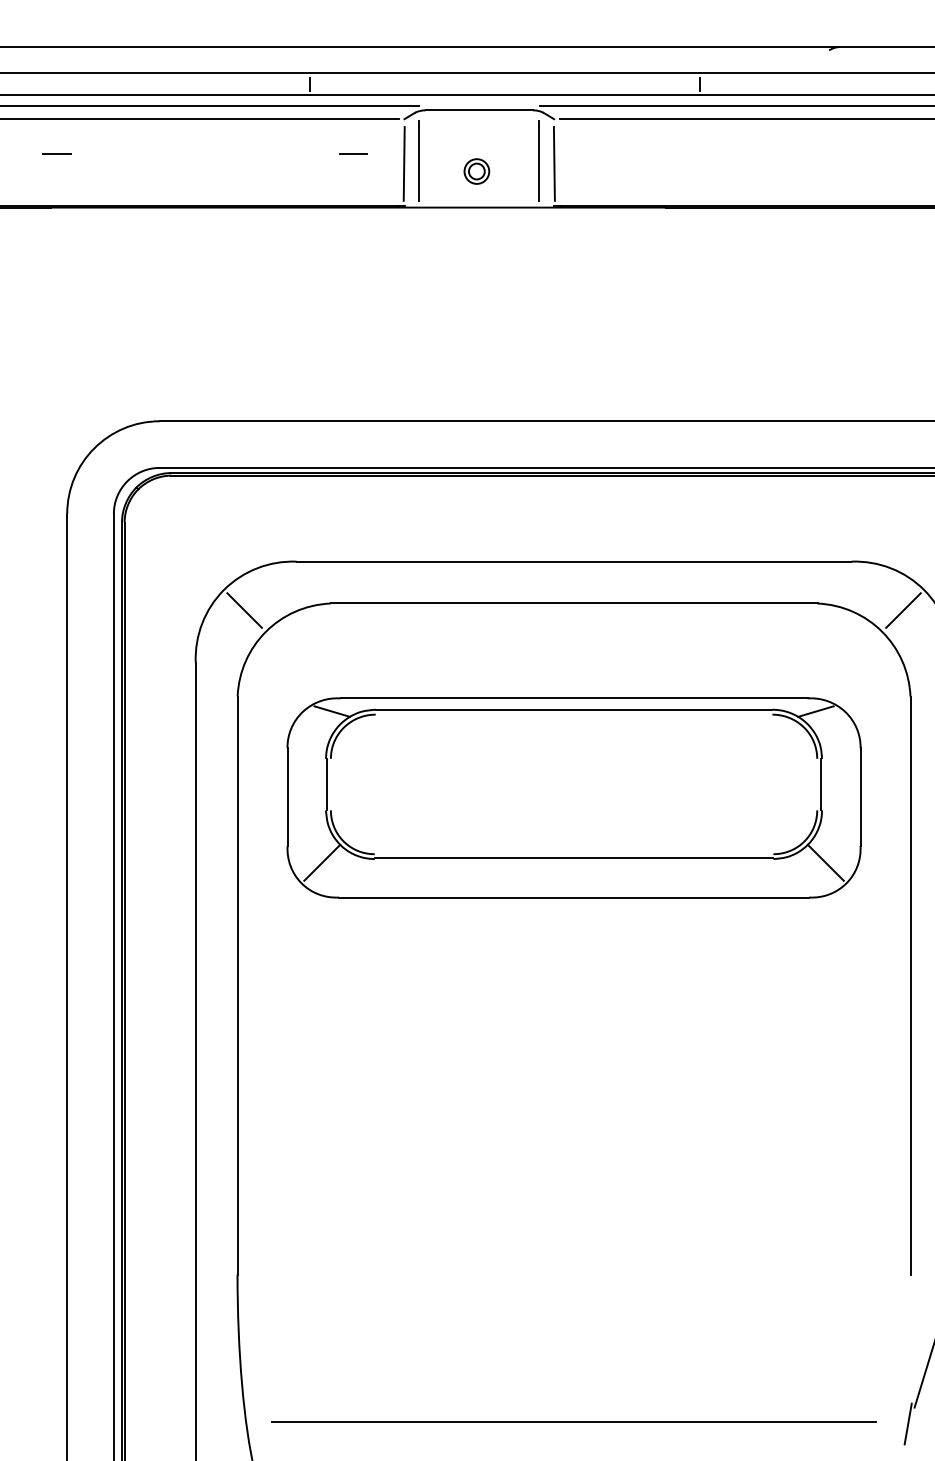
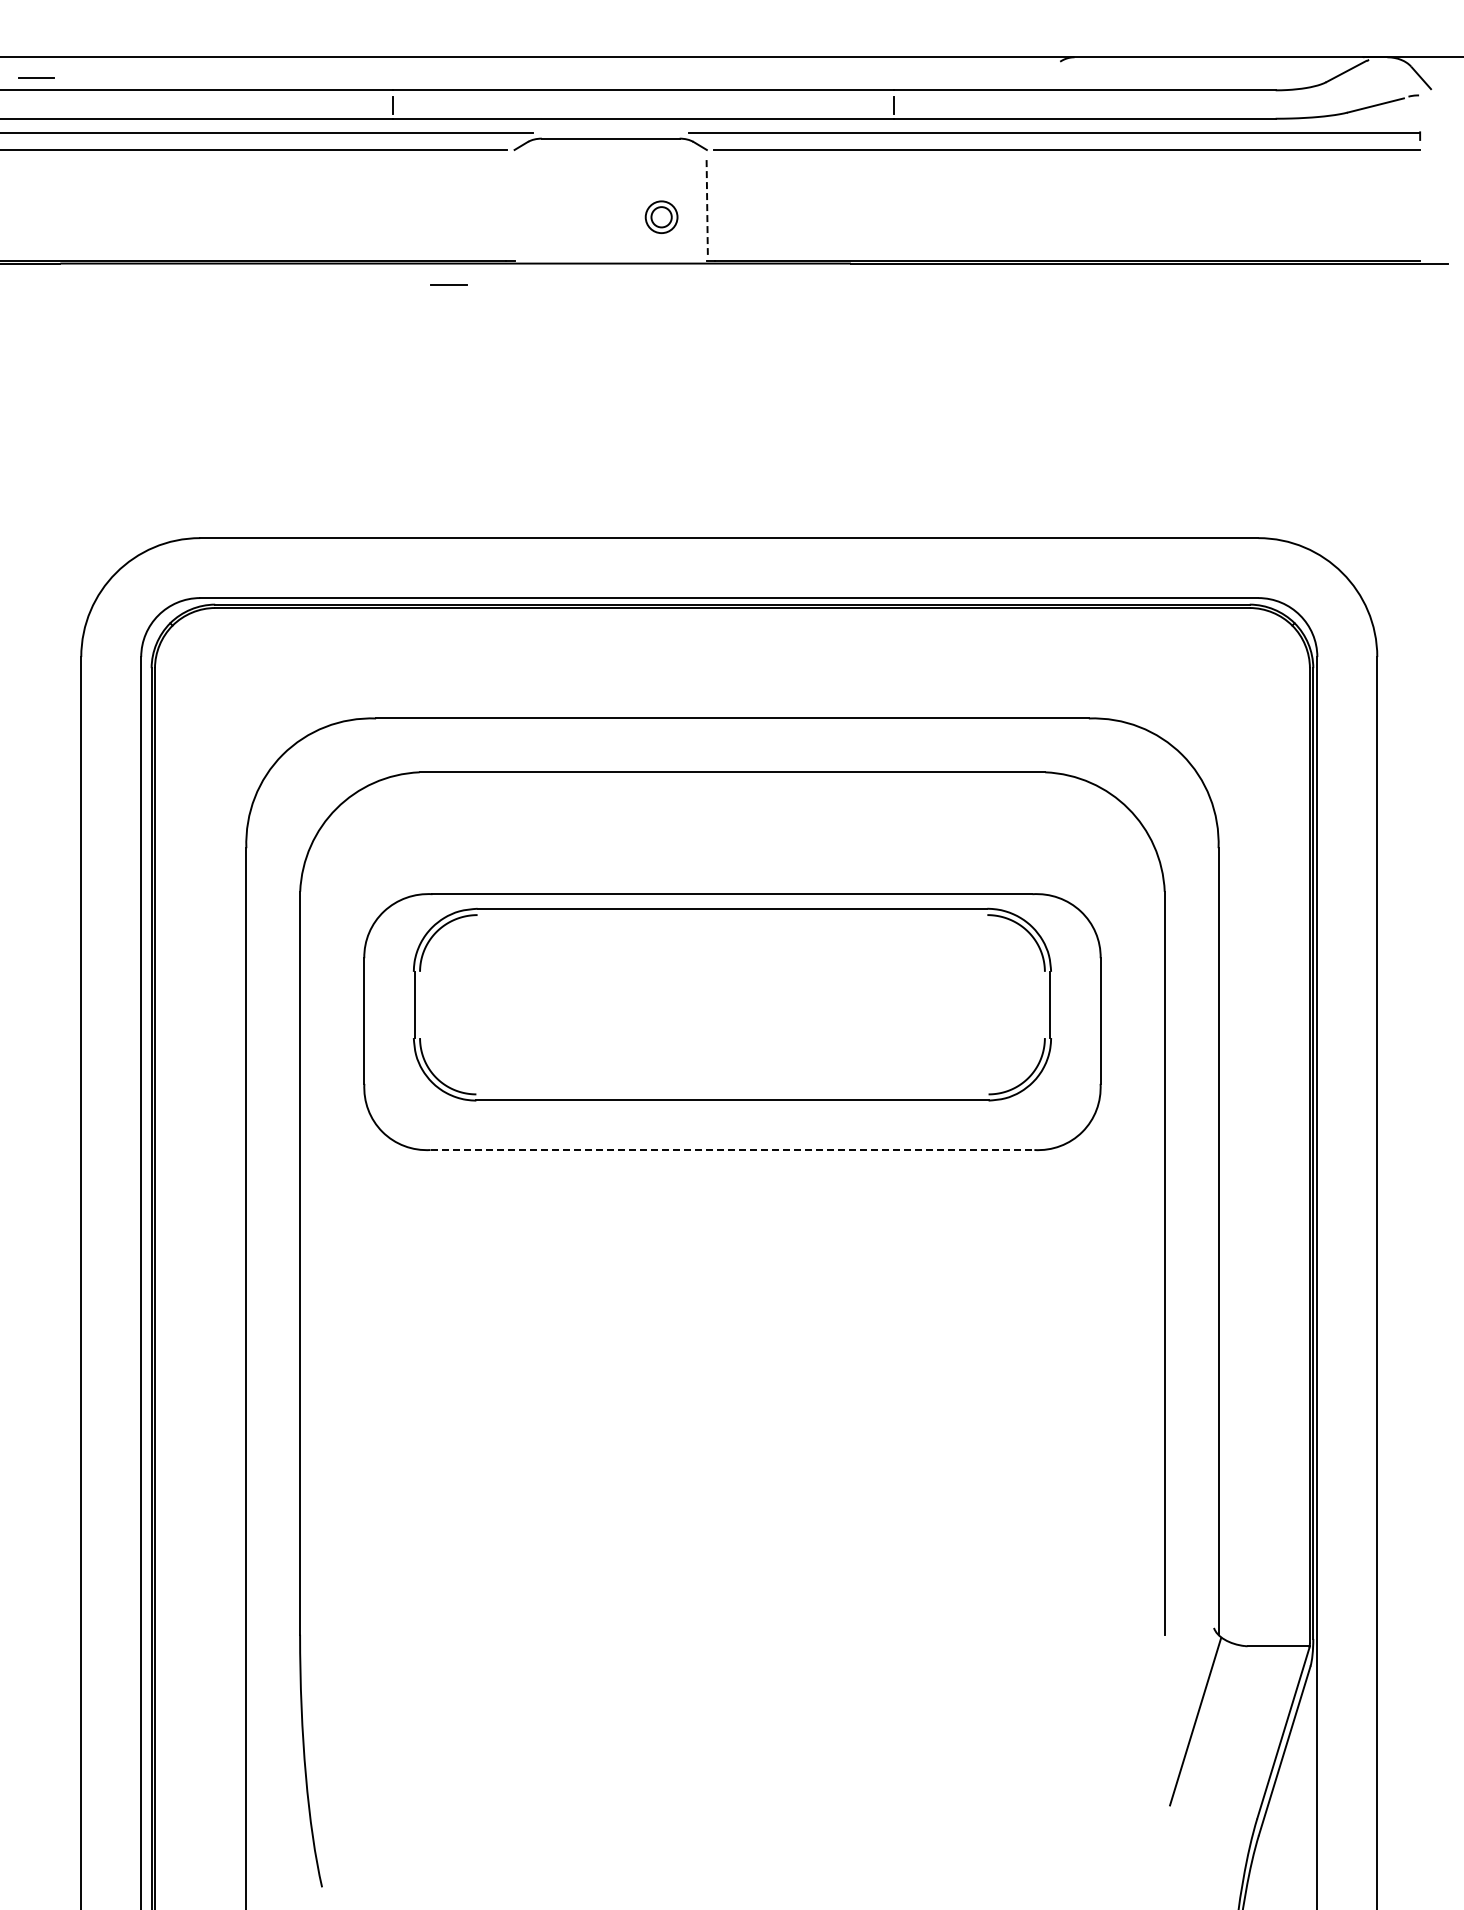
line: (56, 153) -> (36, 77), moved
line: (353, 153) -> (448, 284), moved
line: (419, 160) -> (533, 203), removed
line: (539, 160) -> (687, 203), removed
line: (403, 163) -> (513, 207), removed
line: (554, 164) -> (707, 208), solid -> dashed
part: (476, 170) -> (661, 216), moved
line: (244, 610) -> (308, 781), removed
line: (903, 610) -> (1155, 781), removed
line: (332, 711) -> (421, 910), removed
line: (816, 711) -> (1043, 910), removed
line: (321, 862) -> (408, 1105), removed
line: (825, 862) -> (1055, 1105), removed
line: (574, 897) -> (732, 1150), solid -> dashed
line: (574, 1421) -> (732, 1823), removed
line: (907, 1424) -> (1161, 1826), removed

